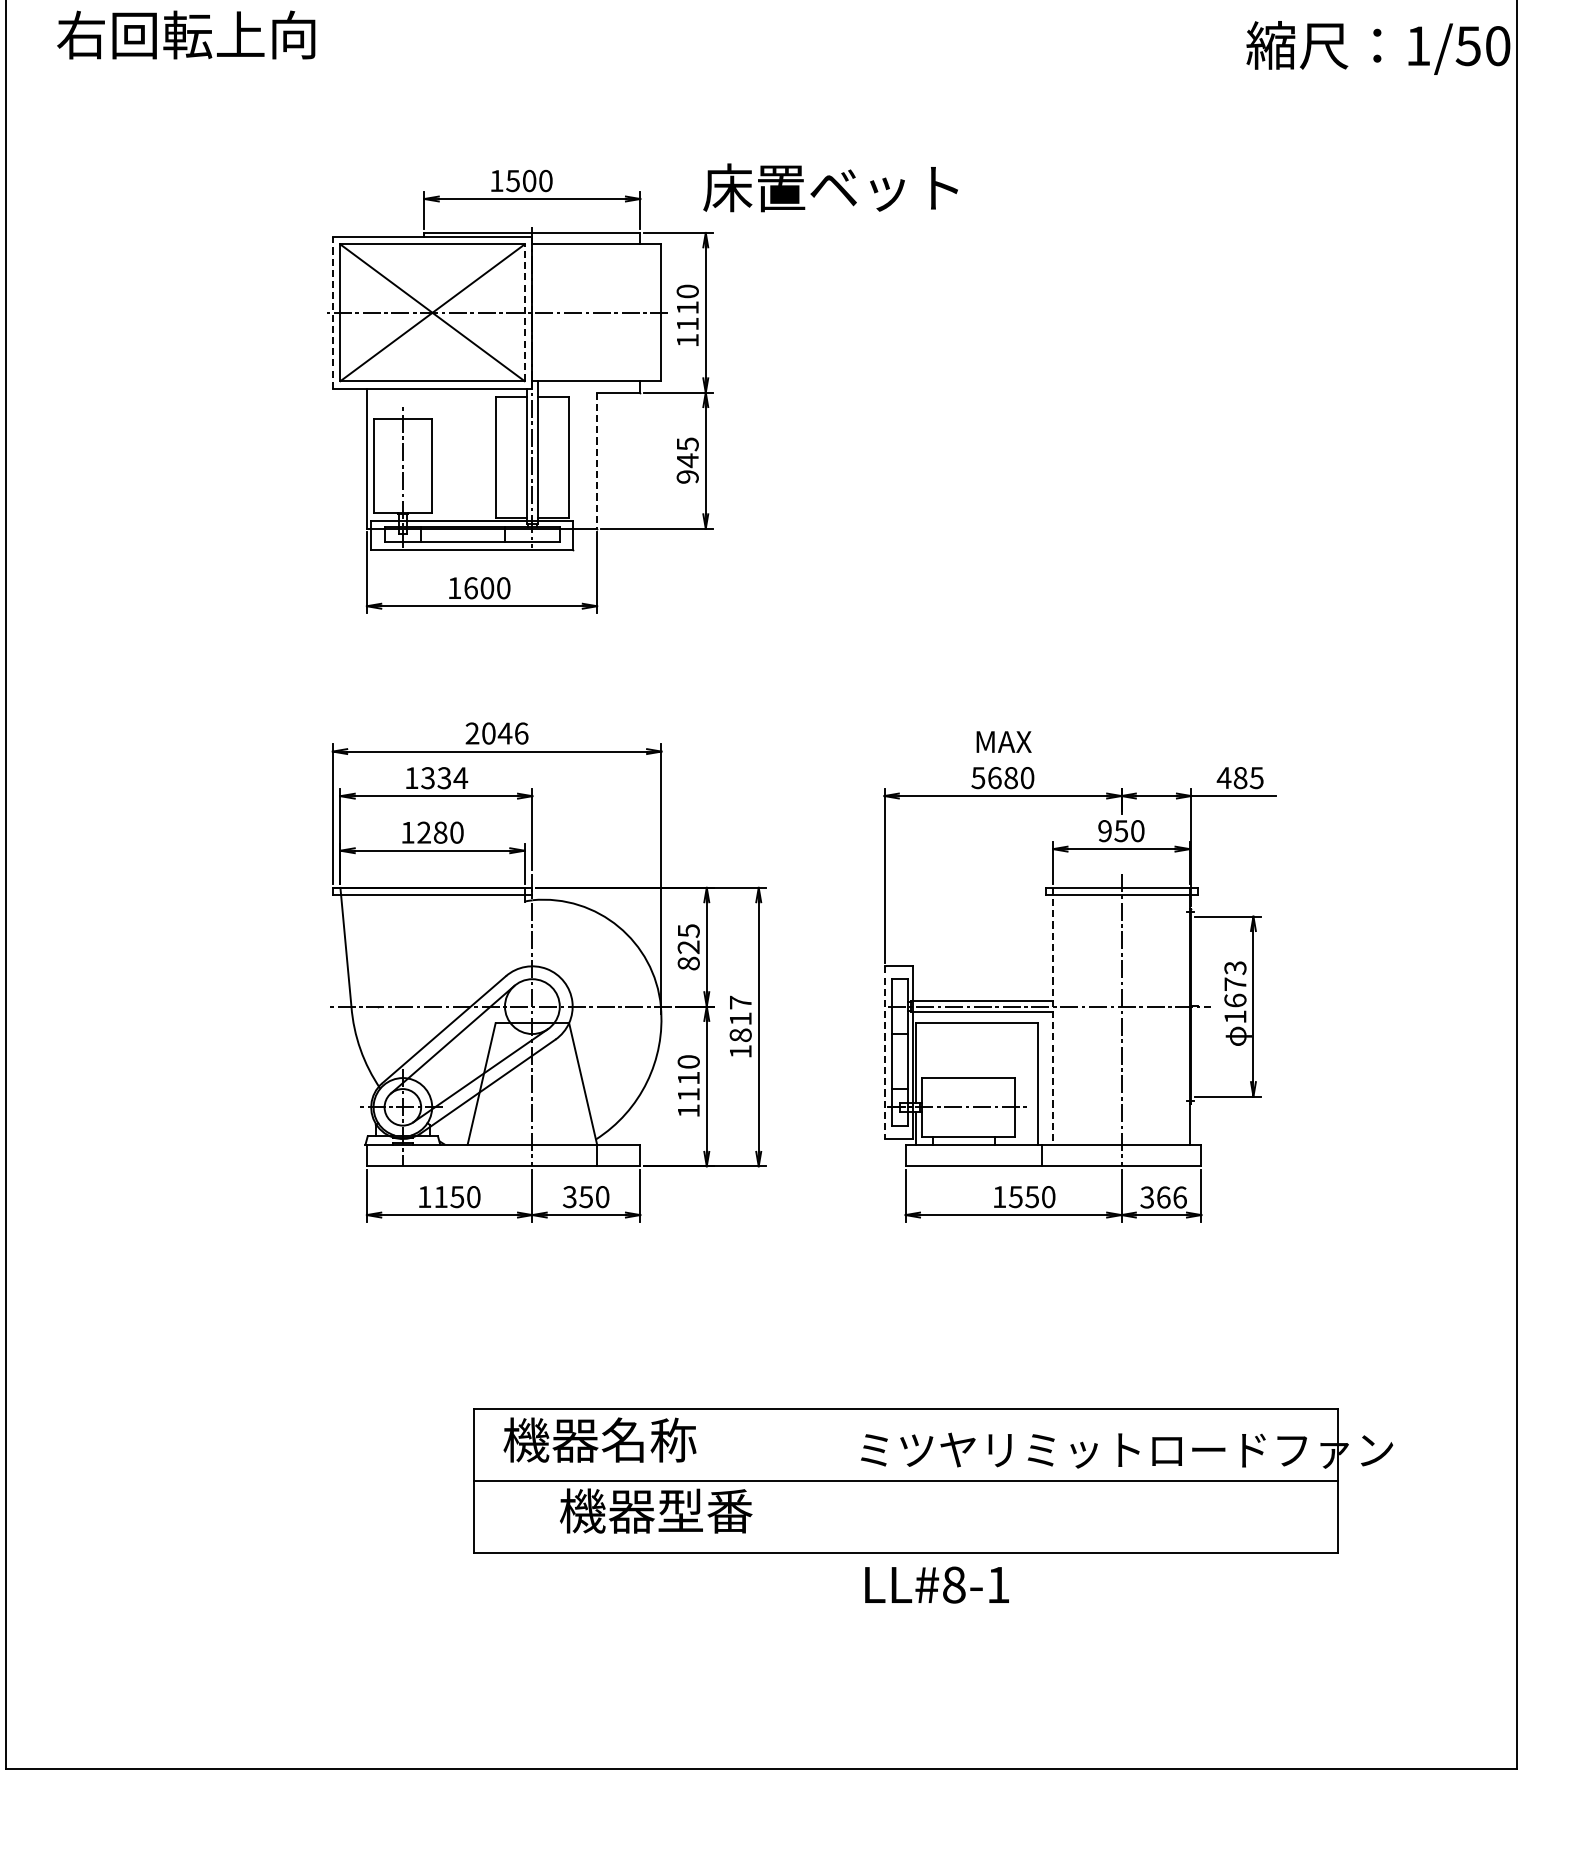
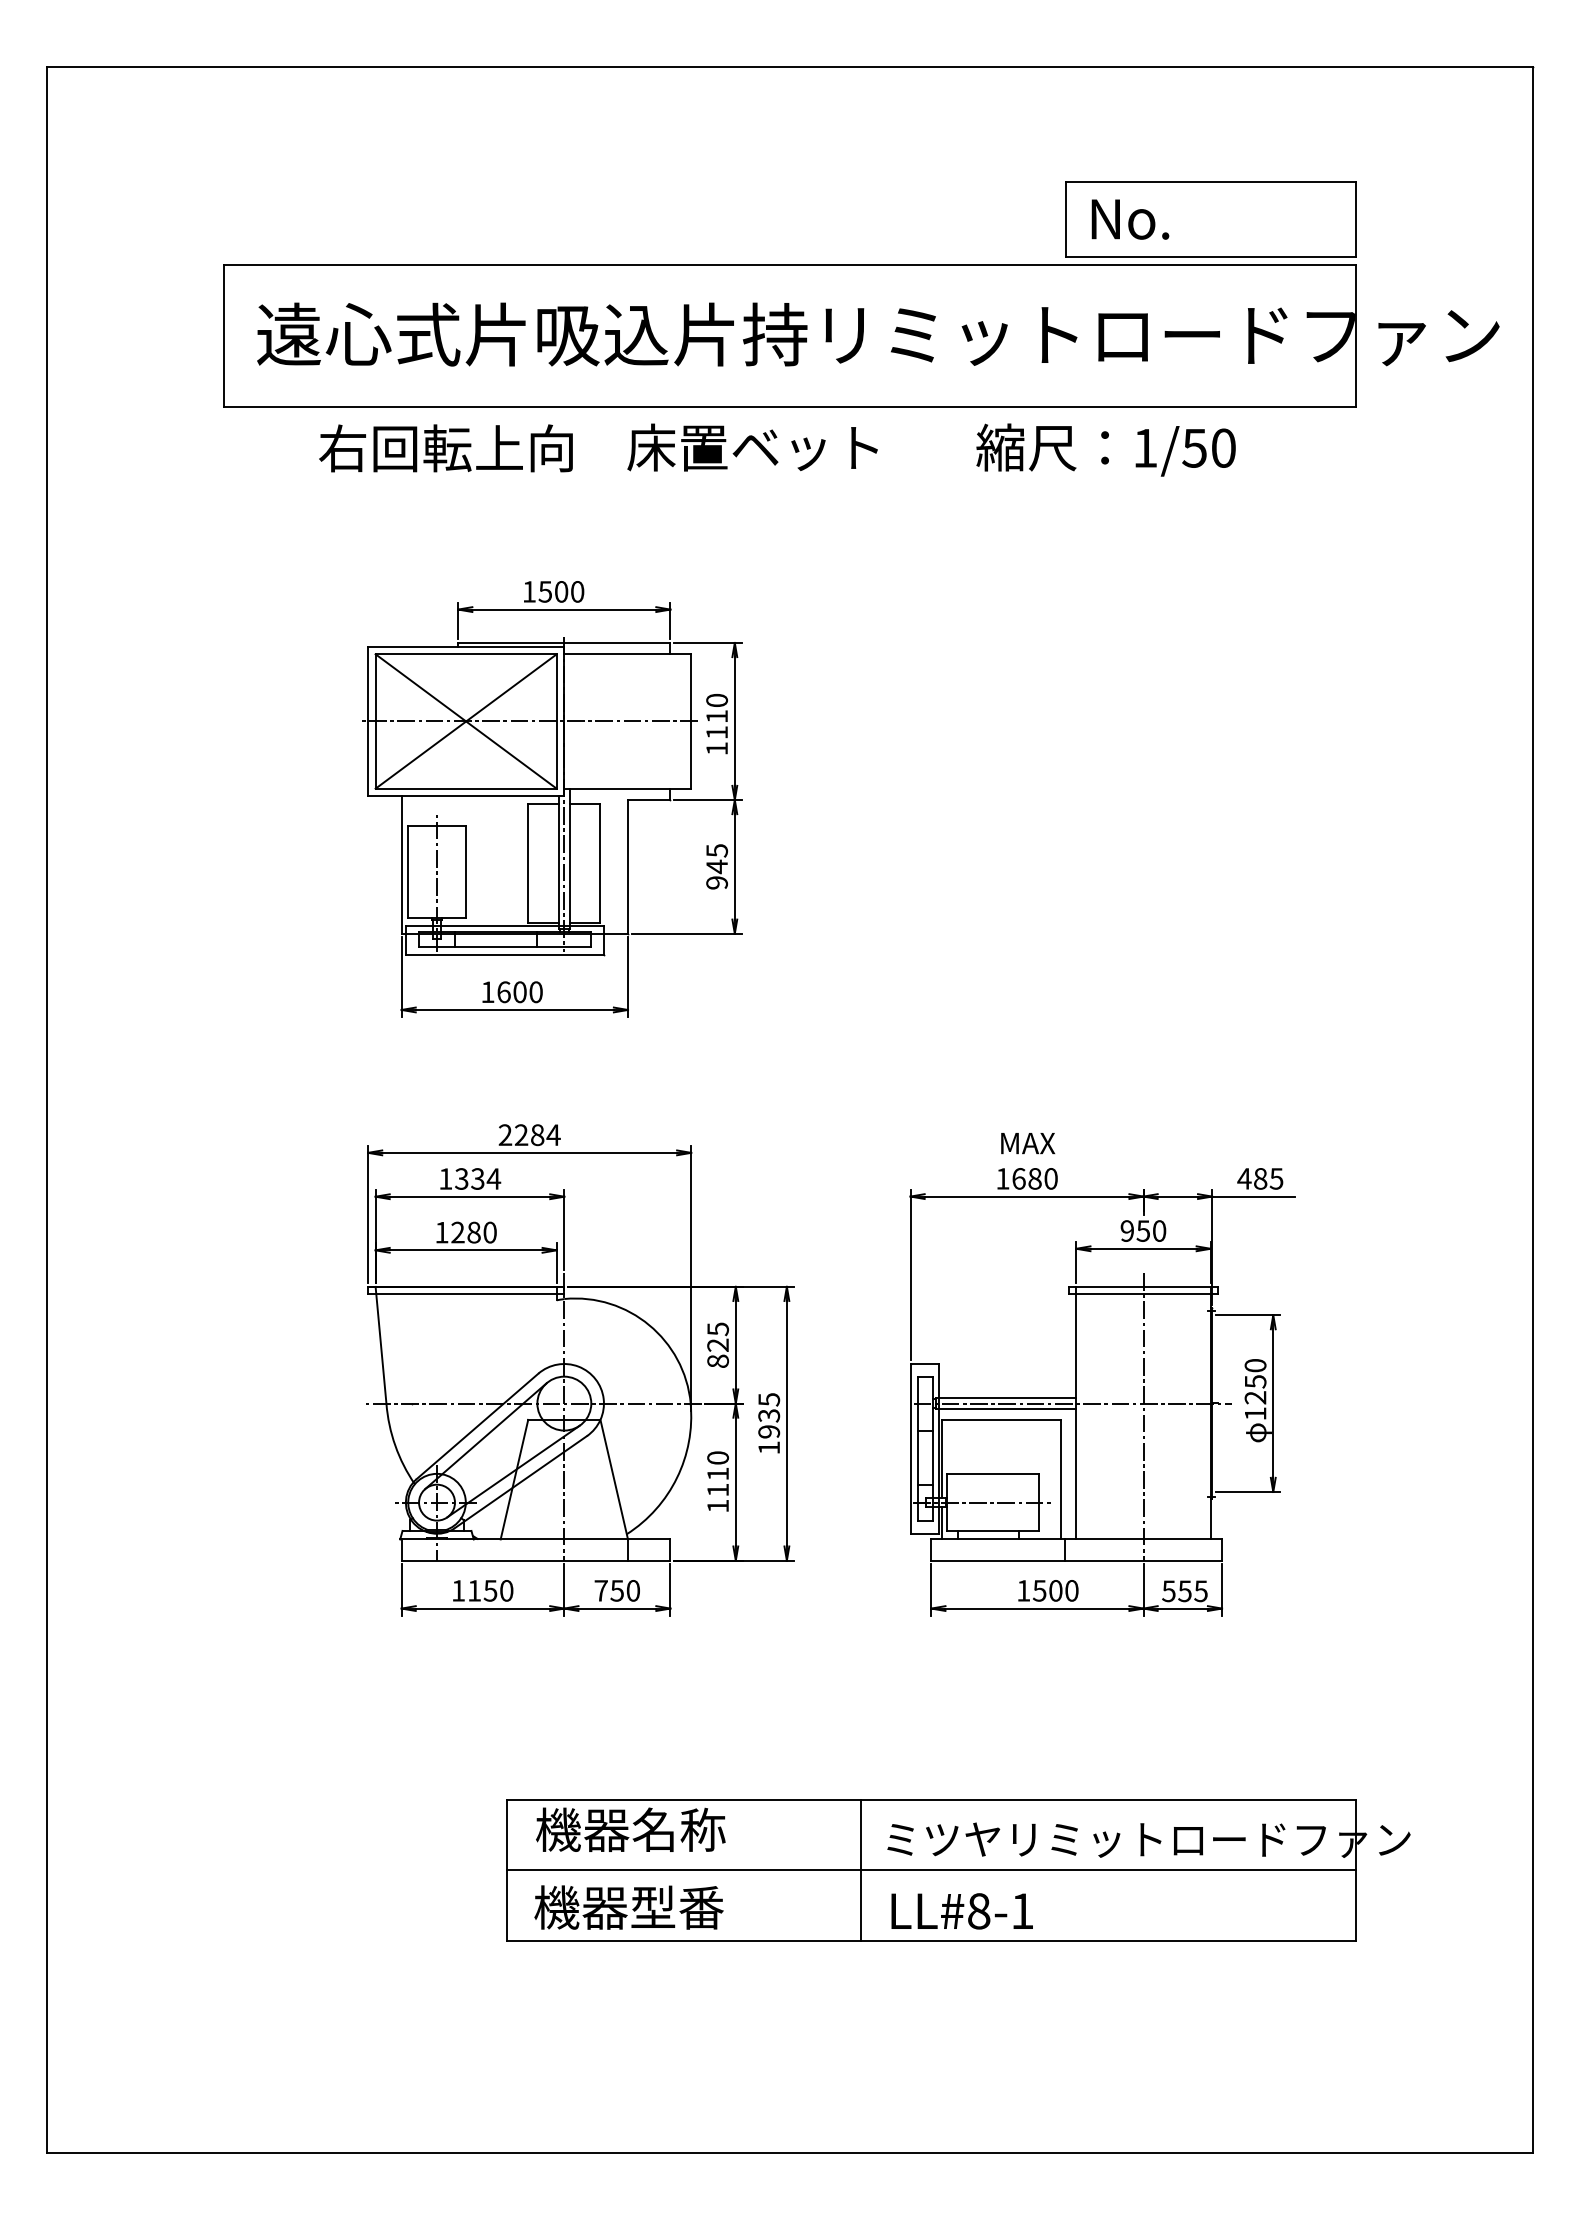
text: (185, 35) -> (445, 448), moved
text: (1377, 47) -> (1105, 449), moved
text: (830, 187) -> (752, 447), moved
line: (333, 312) -> (368, 721), dashed -> solid
line: (524, 312) -> (556, 721), dashed -> solid
line: (597, 460) -> (628, 866), dashed -> solid
text: (505, 733) -> (537, 1135), 2046 -> 2284
text: (978, 777) -> (1002, 1178), 5680 -> 1680
text: (1235, 984) -> (1255, 1381), 1673 -> 1250
line: (1053, 1016) -> (1076, 1413), dashed -> solid
text: (741, 1018) -> (769, 1415), 1817 -> 1935
line: (884, 1052) -> (910, 1448), dashed -> solid
text: (569, 1196) -> (600, 1590), 350 -> 750
text: (1031, 1196) -> (1055, 1590), 1550 -> 1500
text: (1164, 1197) -> (1185, 1591), 366 -> 555
line: (833, 1481) -> (860, 1870), added
text: (655, 1510) -> (628, 1907), moved
text: (936, 1585) -> (961, 1911), moved

